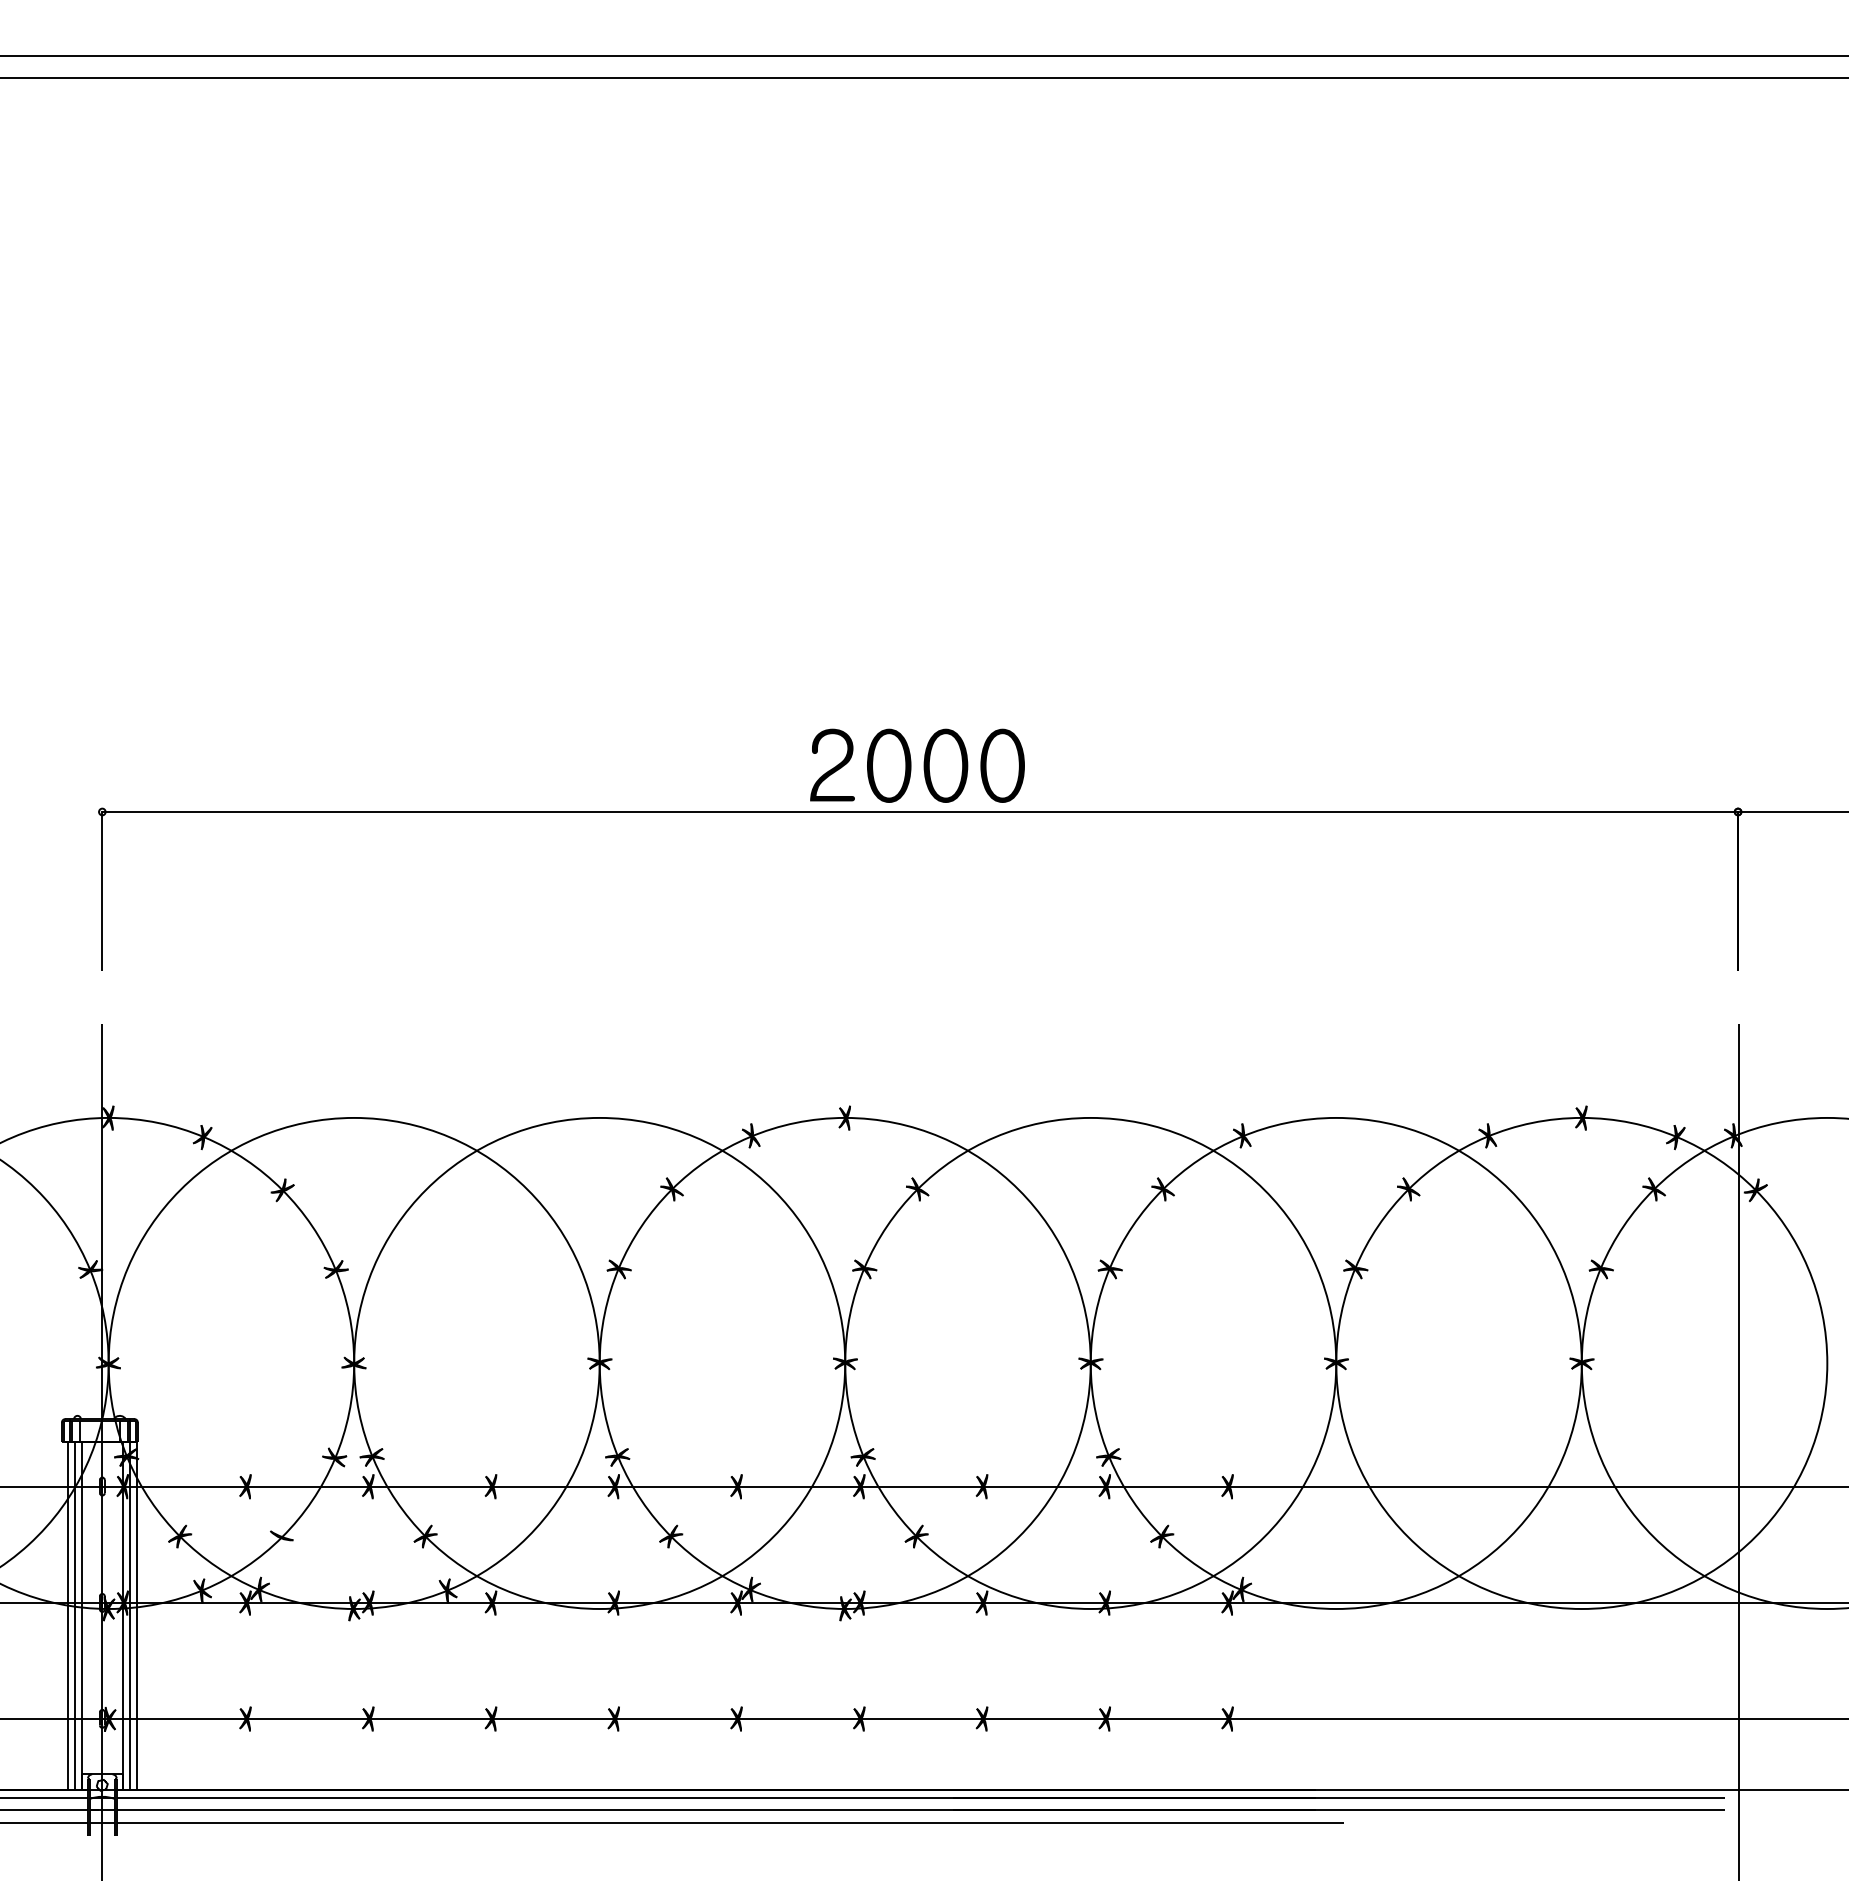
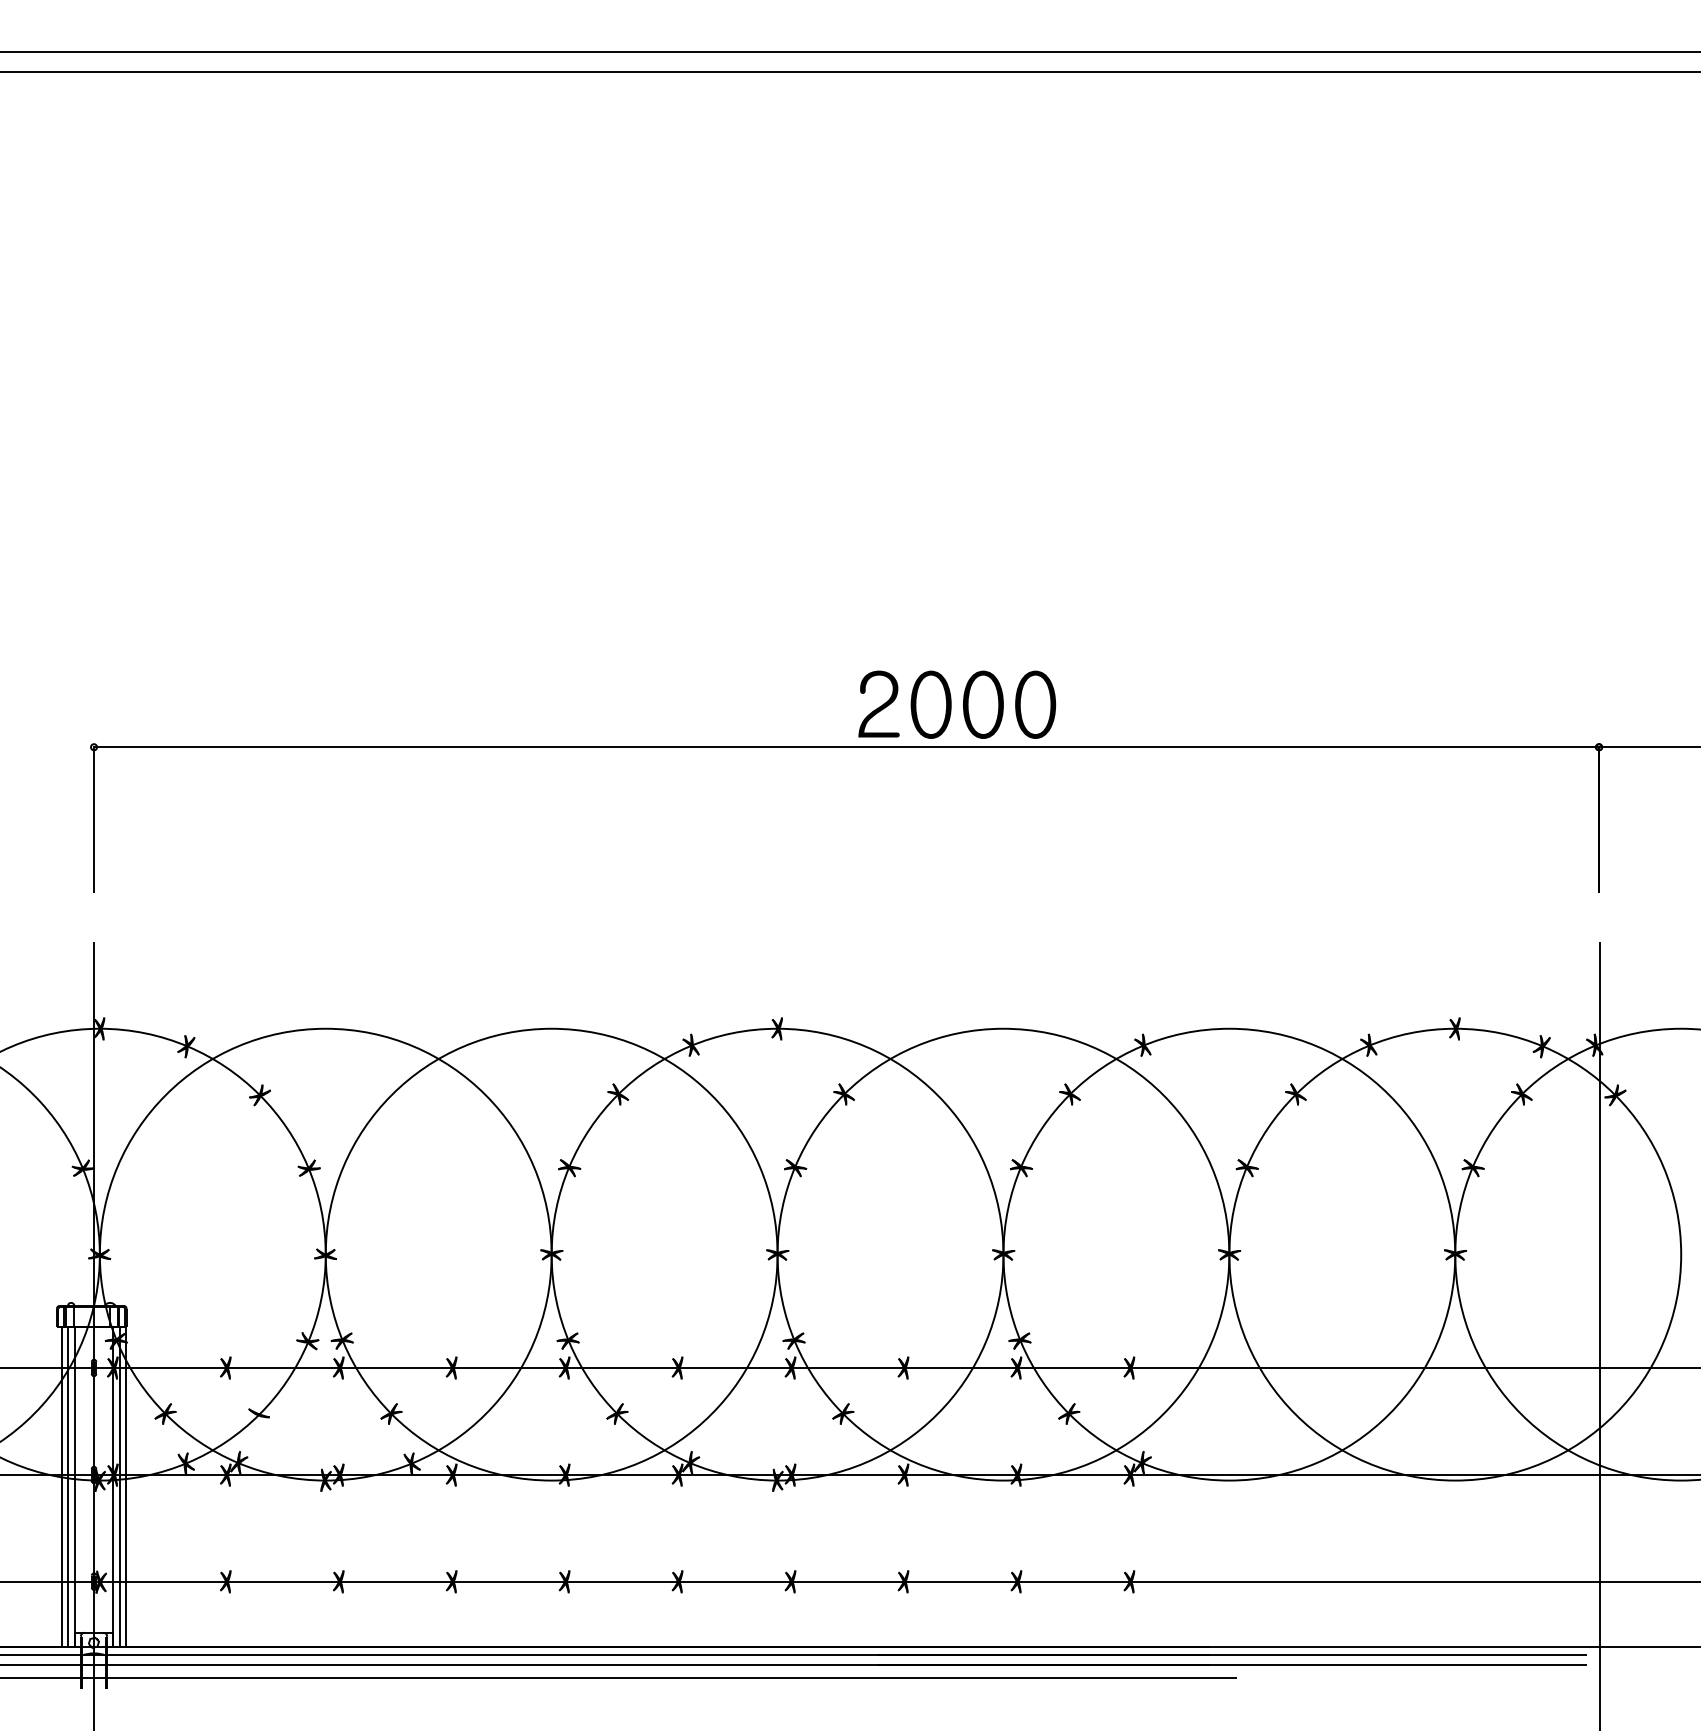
text: (917, 765) -> (957, 704), moved

